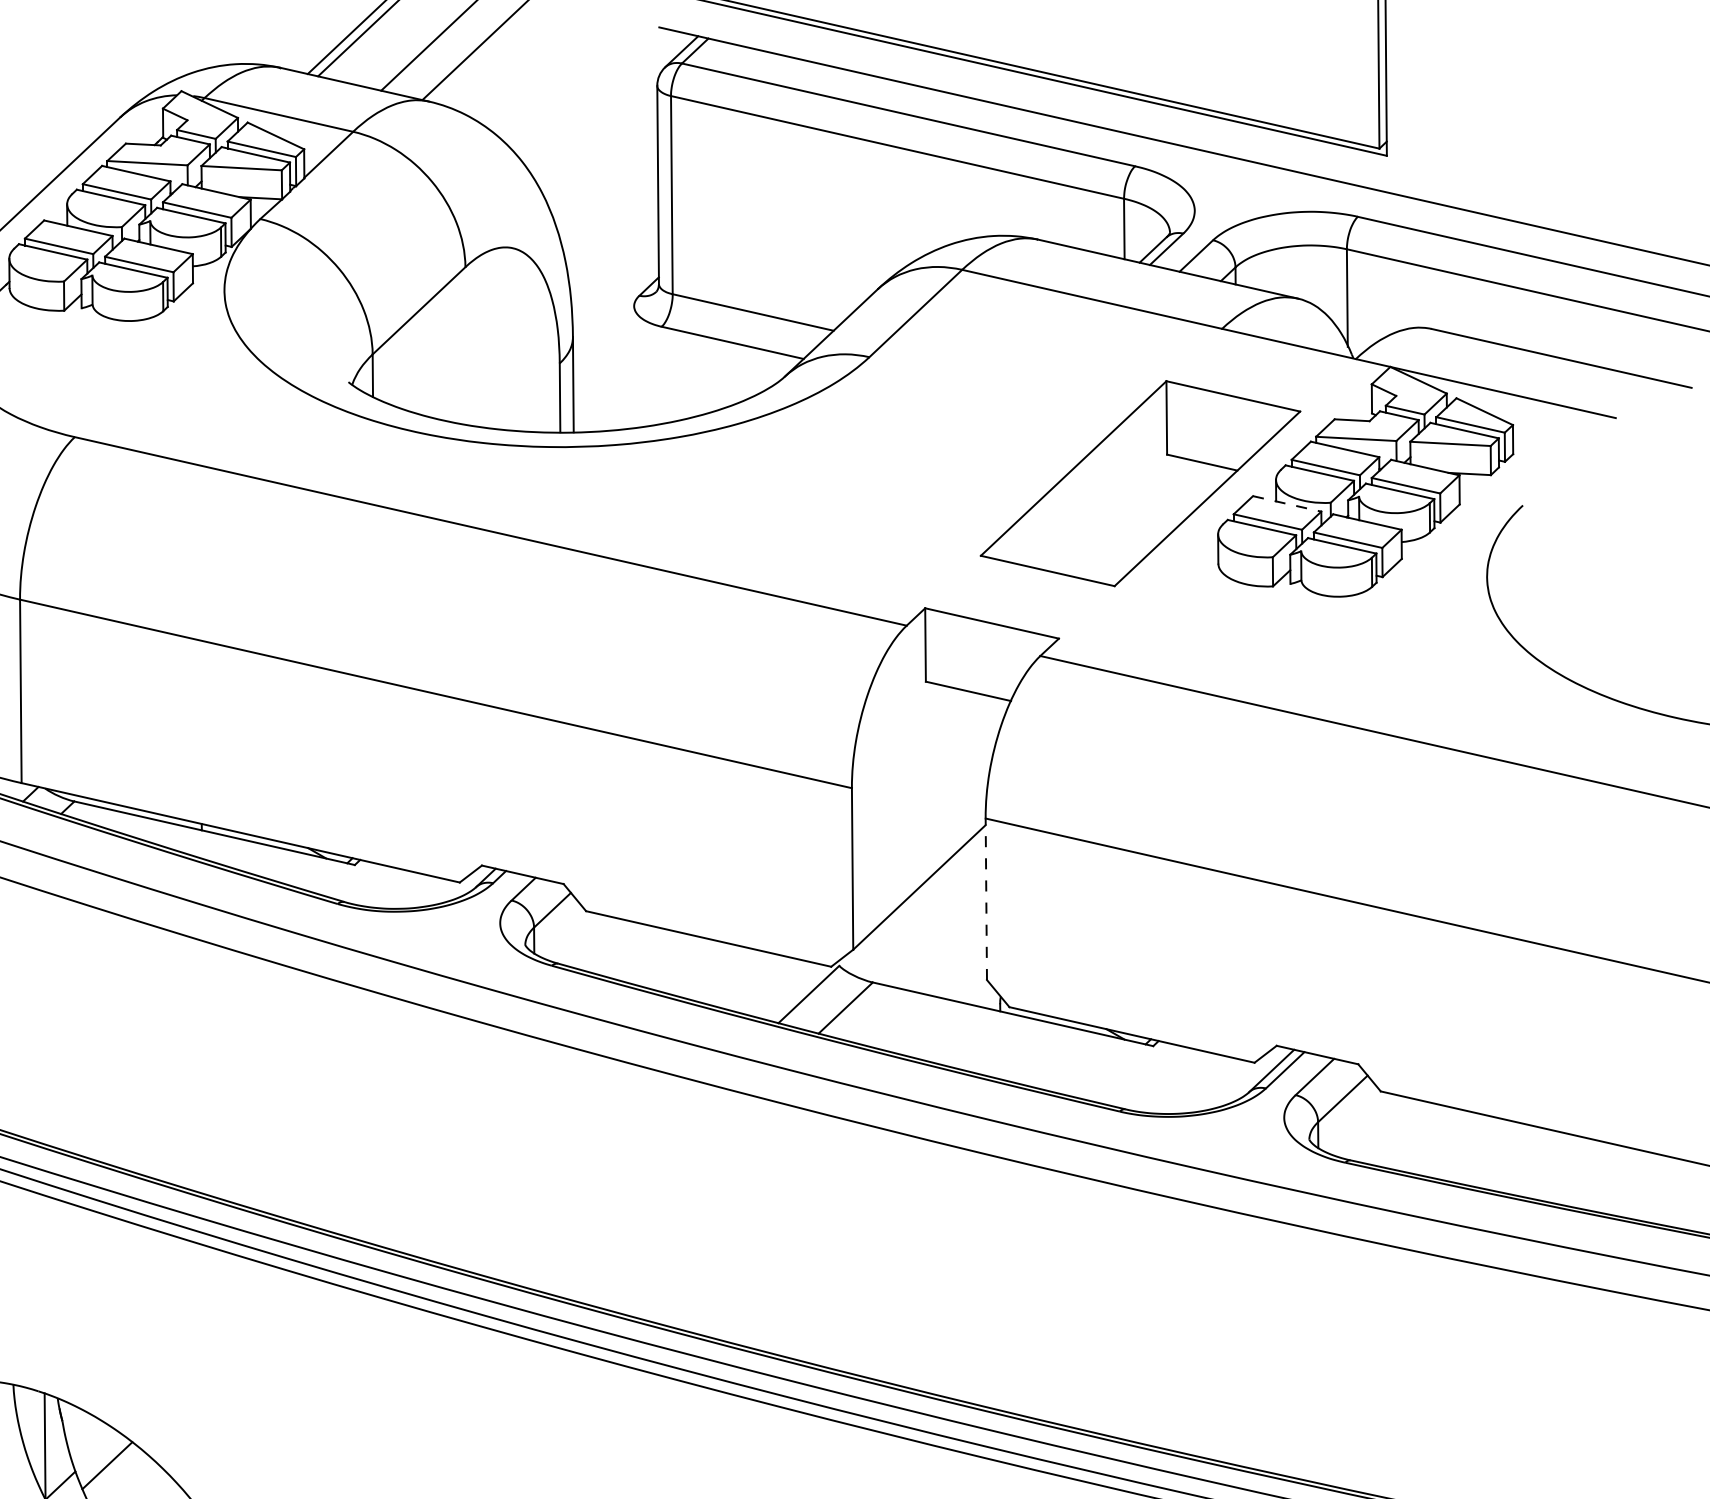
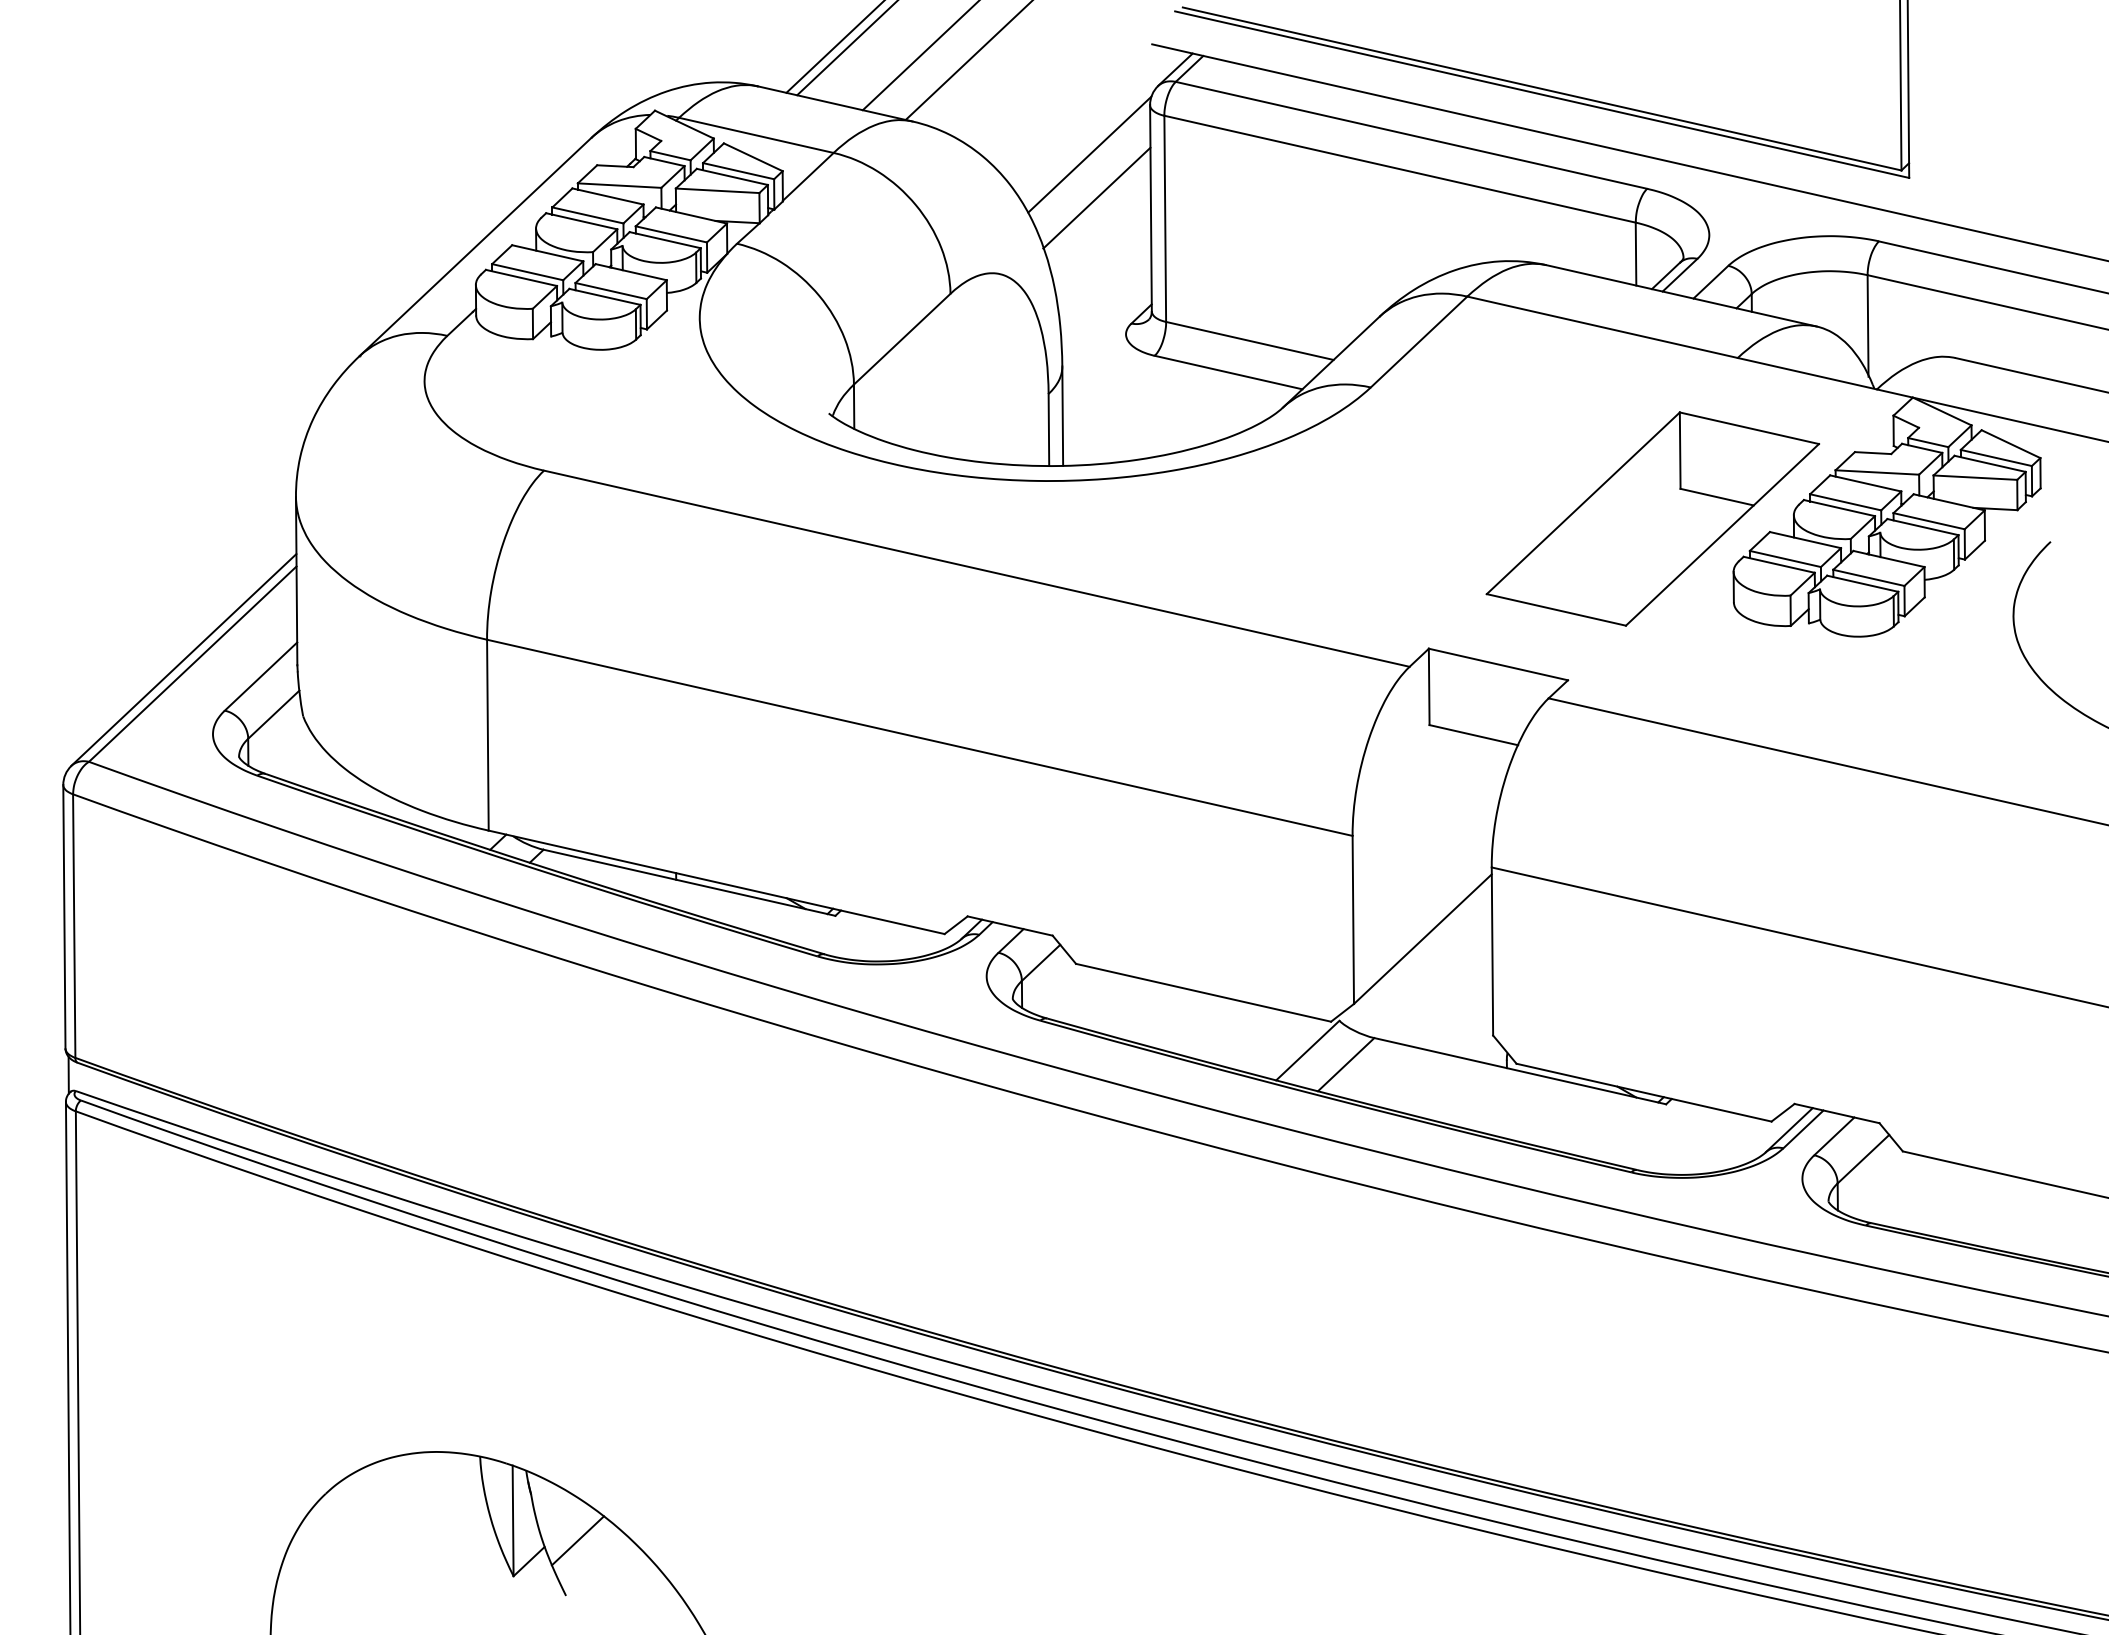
line: (599, 133) -> (1089, 154), added
line: (605, 174) -> (1096, 197), added
line: (1287, 504) -> (1805, 540), dashed -> solid
line: (986, 899) -> (1492, 951), dashed -> solid

